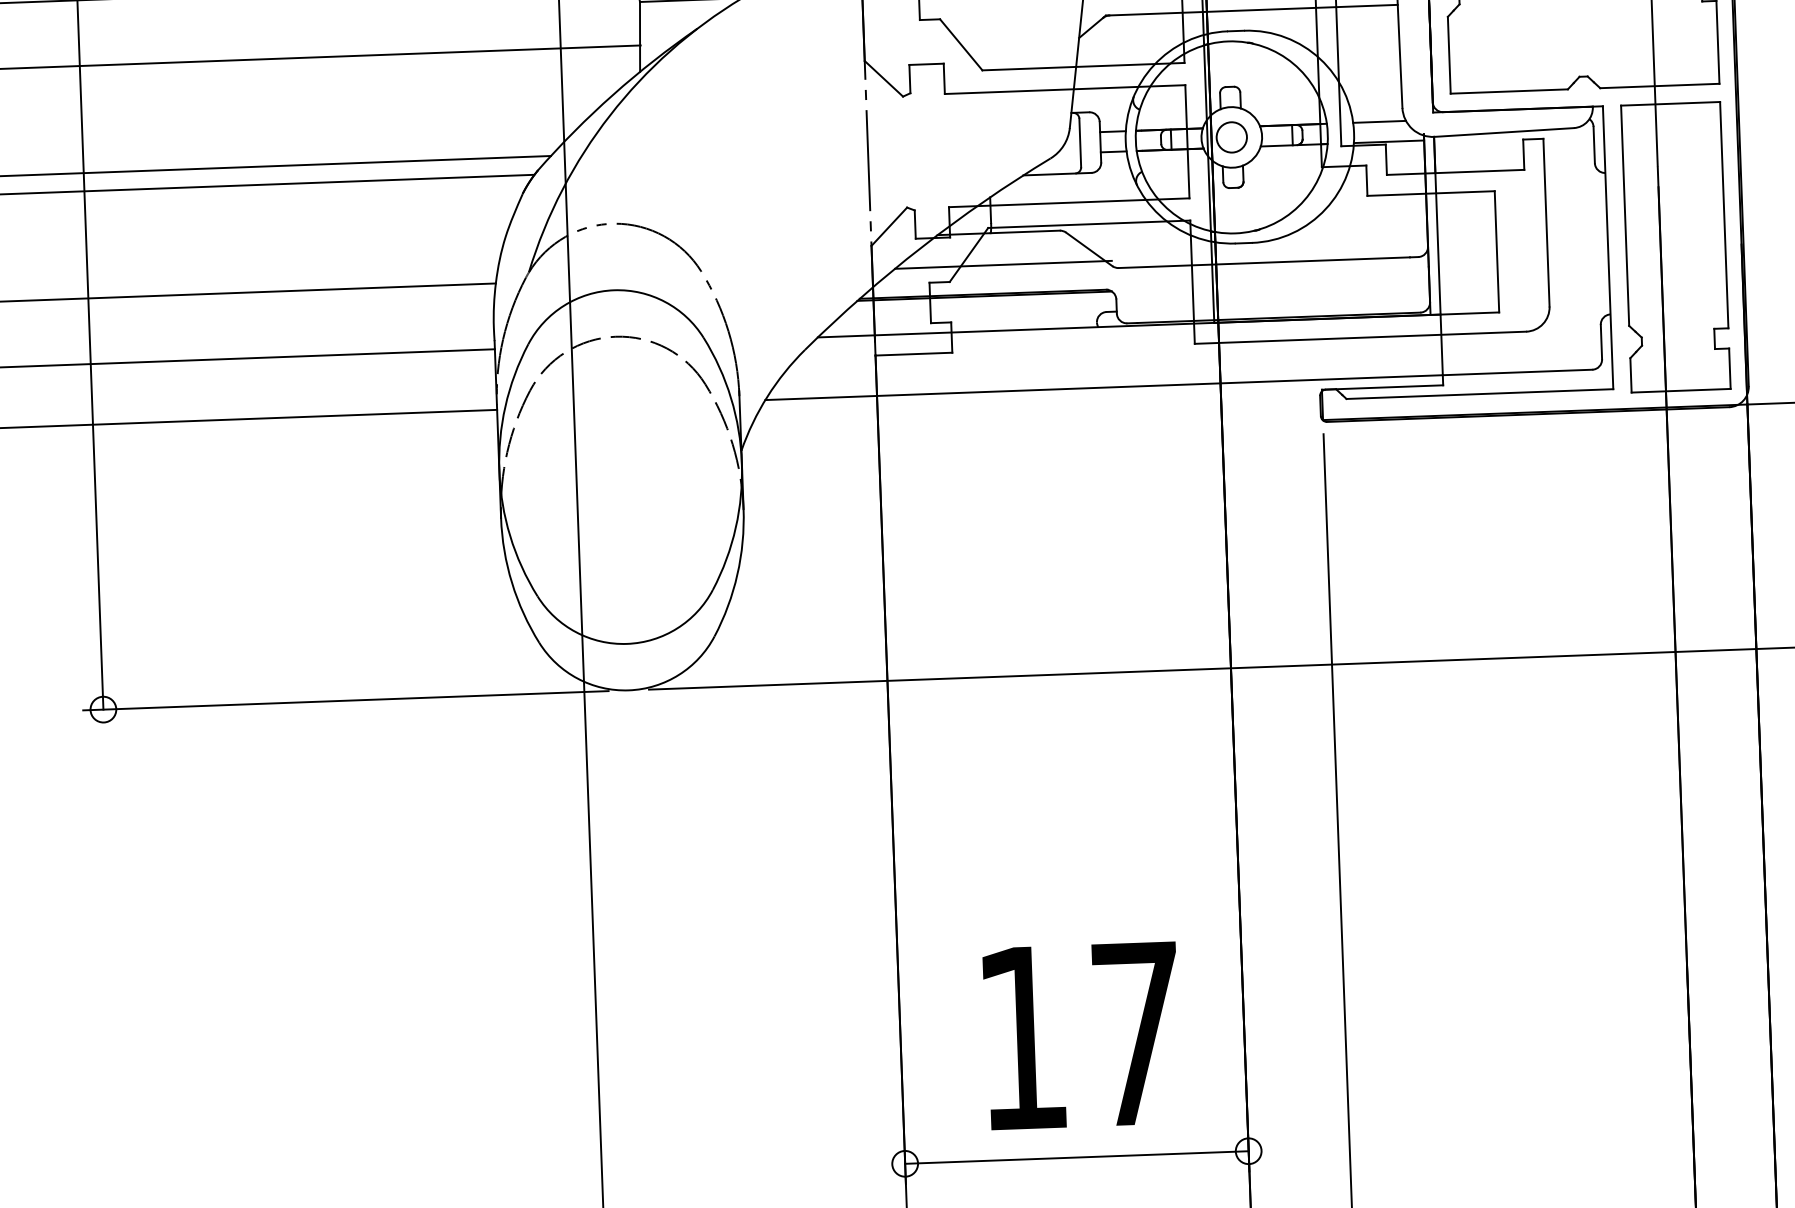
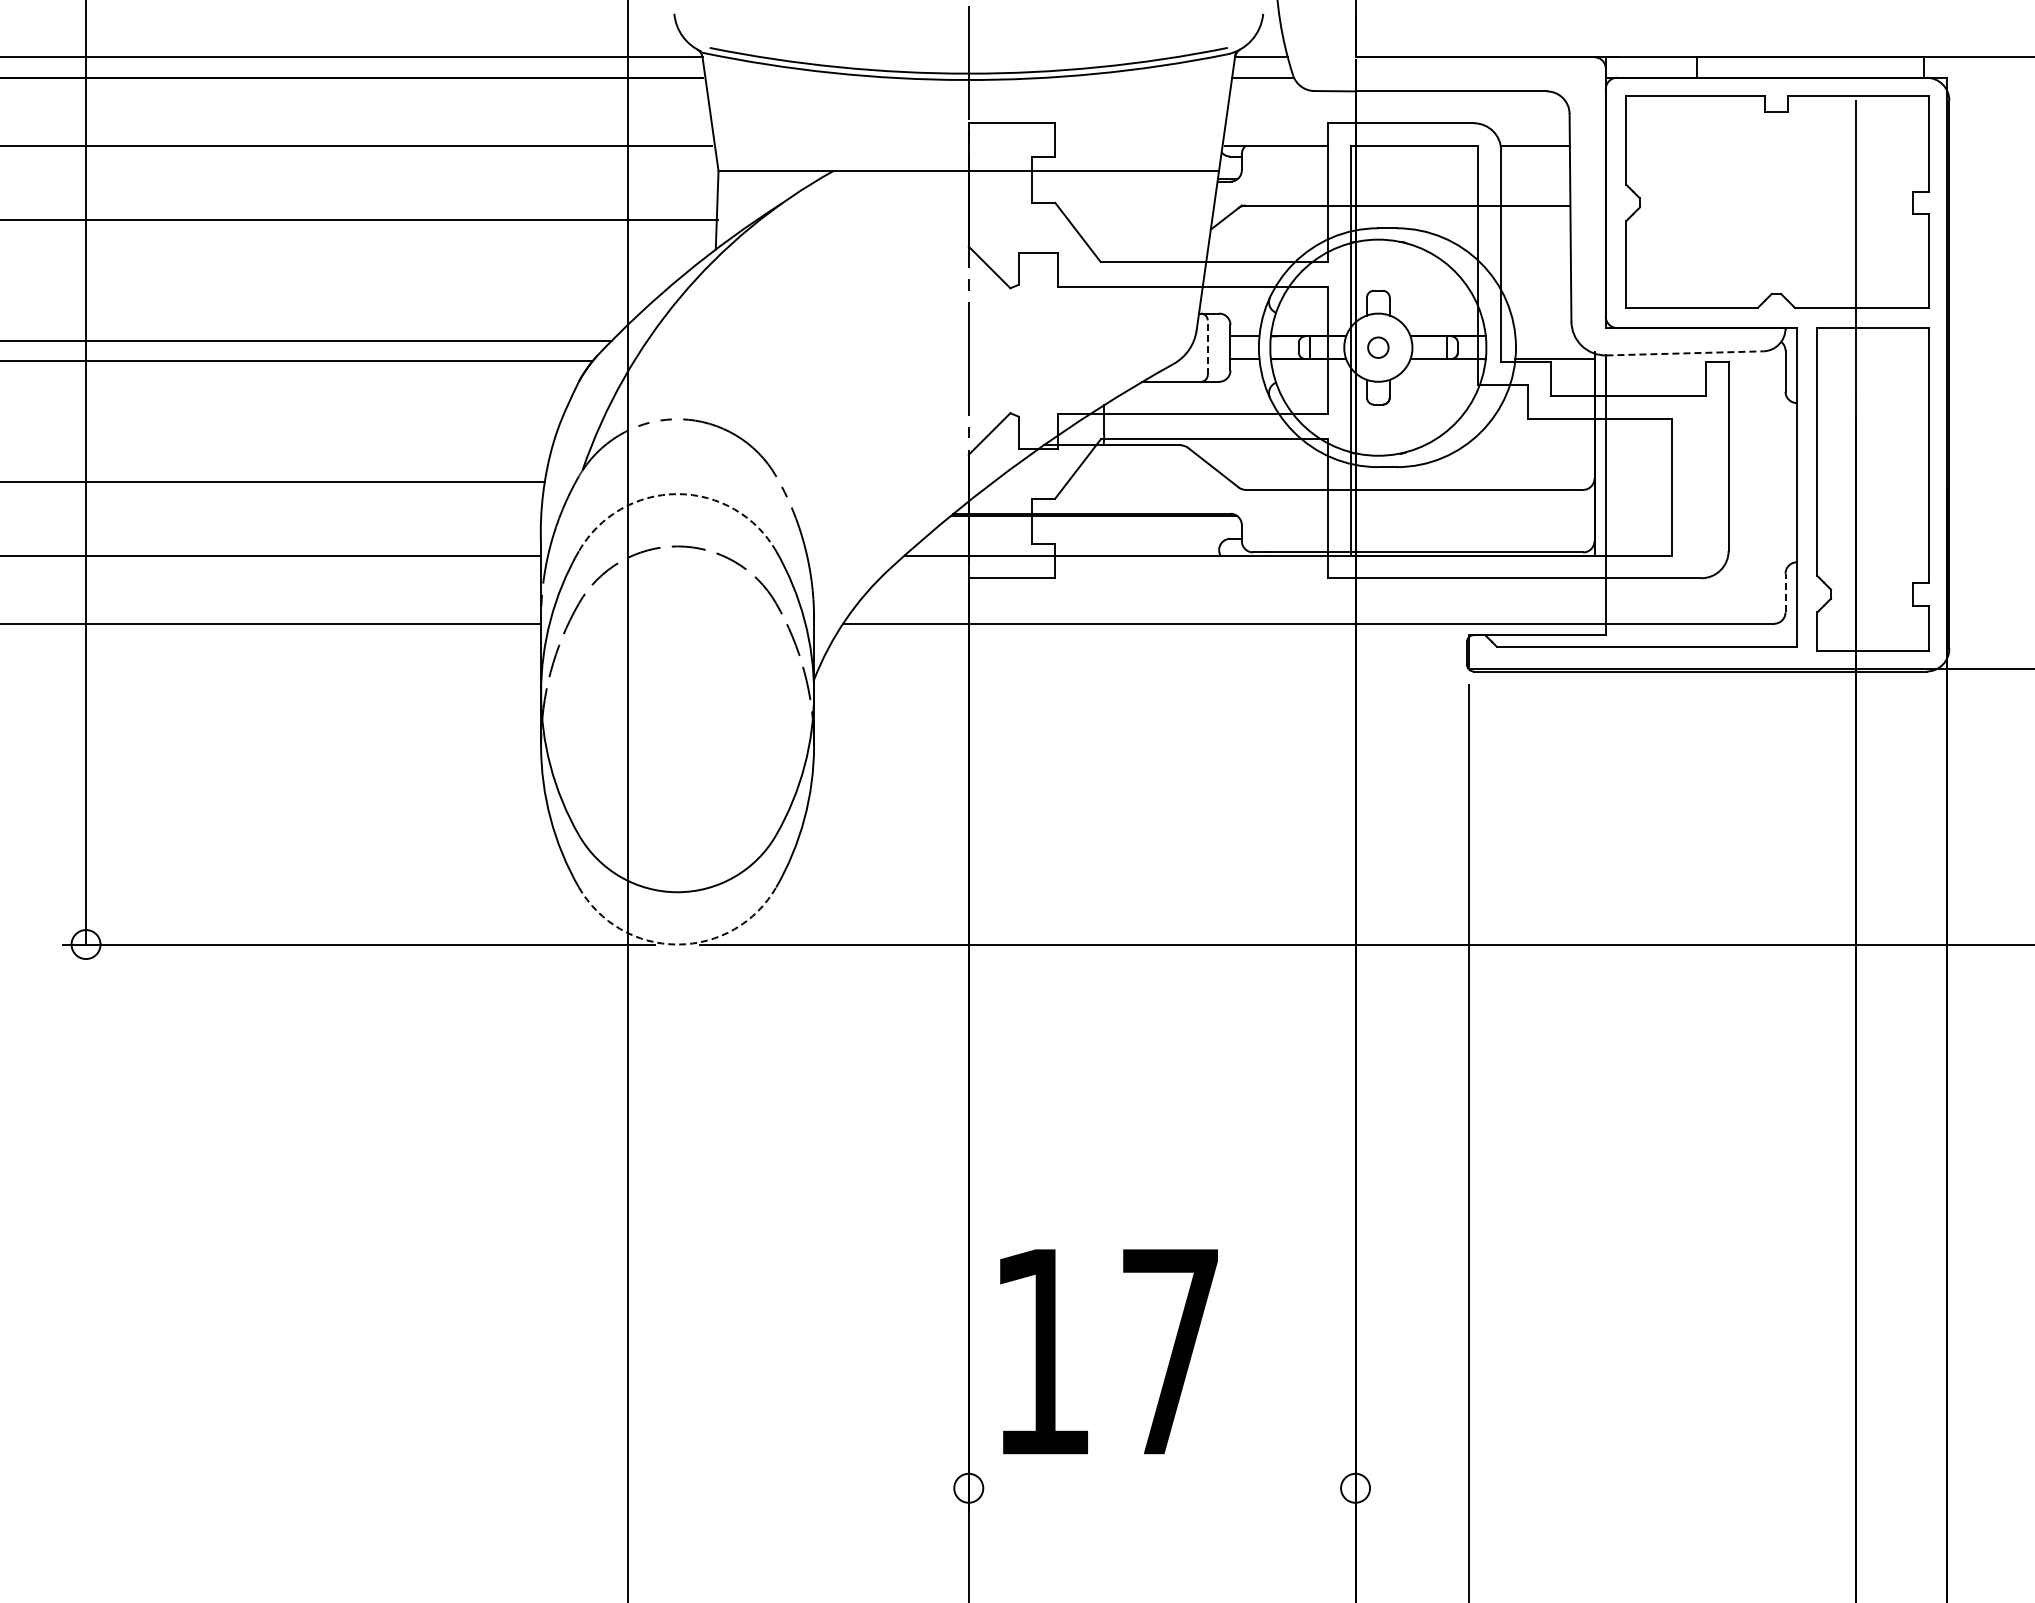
line: (1379, 122) -> (1544, 336), removed
line: (1504, 132) -> (1685, 353), solid -> dashed
circle: (1231, 137) -> (1378, 347), size x0.6
line: (1080, 142) -> (1207, 347), solid -> dashed
line: (1003, 264) -> (1116, 481), removed
arc: (614, 290) -> (677, 494), solid -> dashed
line: (1601, 341) -> (1785, 592), solid -> dashed
arc: (628, 690) -> (677, 944), solid -> dashed
text: (1081, 1035) -> (1108, 1351), moved
line: (1076, 1157) -> (1161, 1488), removed

